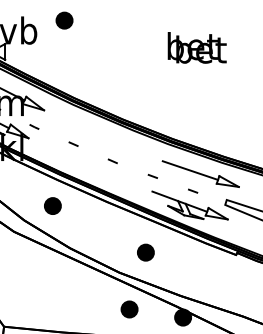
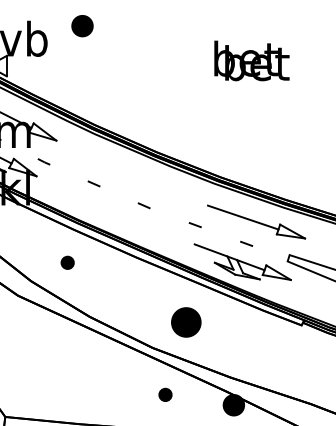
part: (52, 205) -> (67, 262), size x0.6
part: (145, 252) -> (185, 322), size x1.4
part: (129, 309) -> (165, 394), size x0.6

